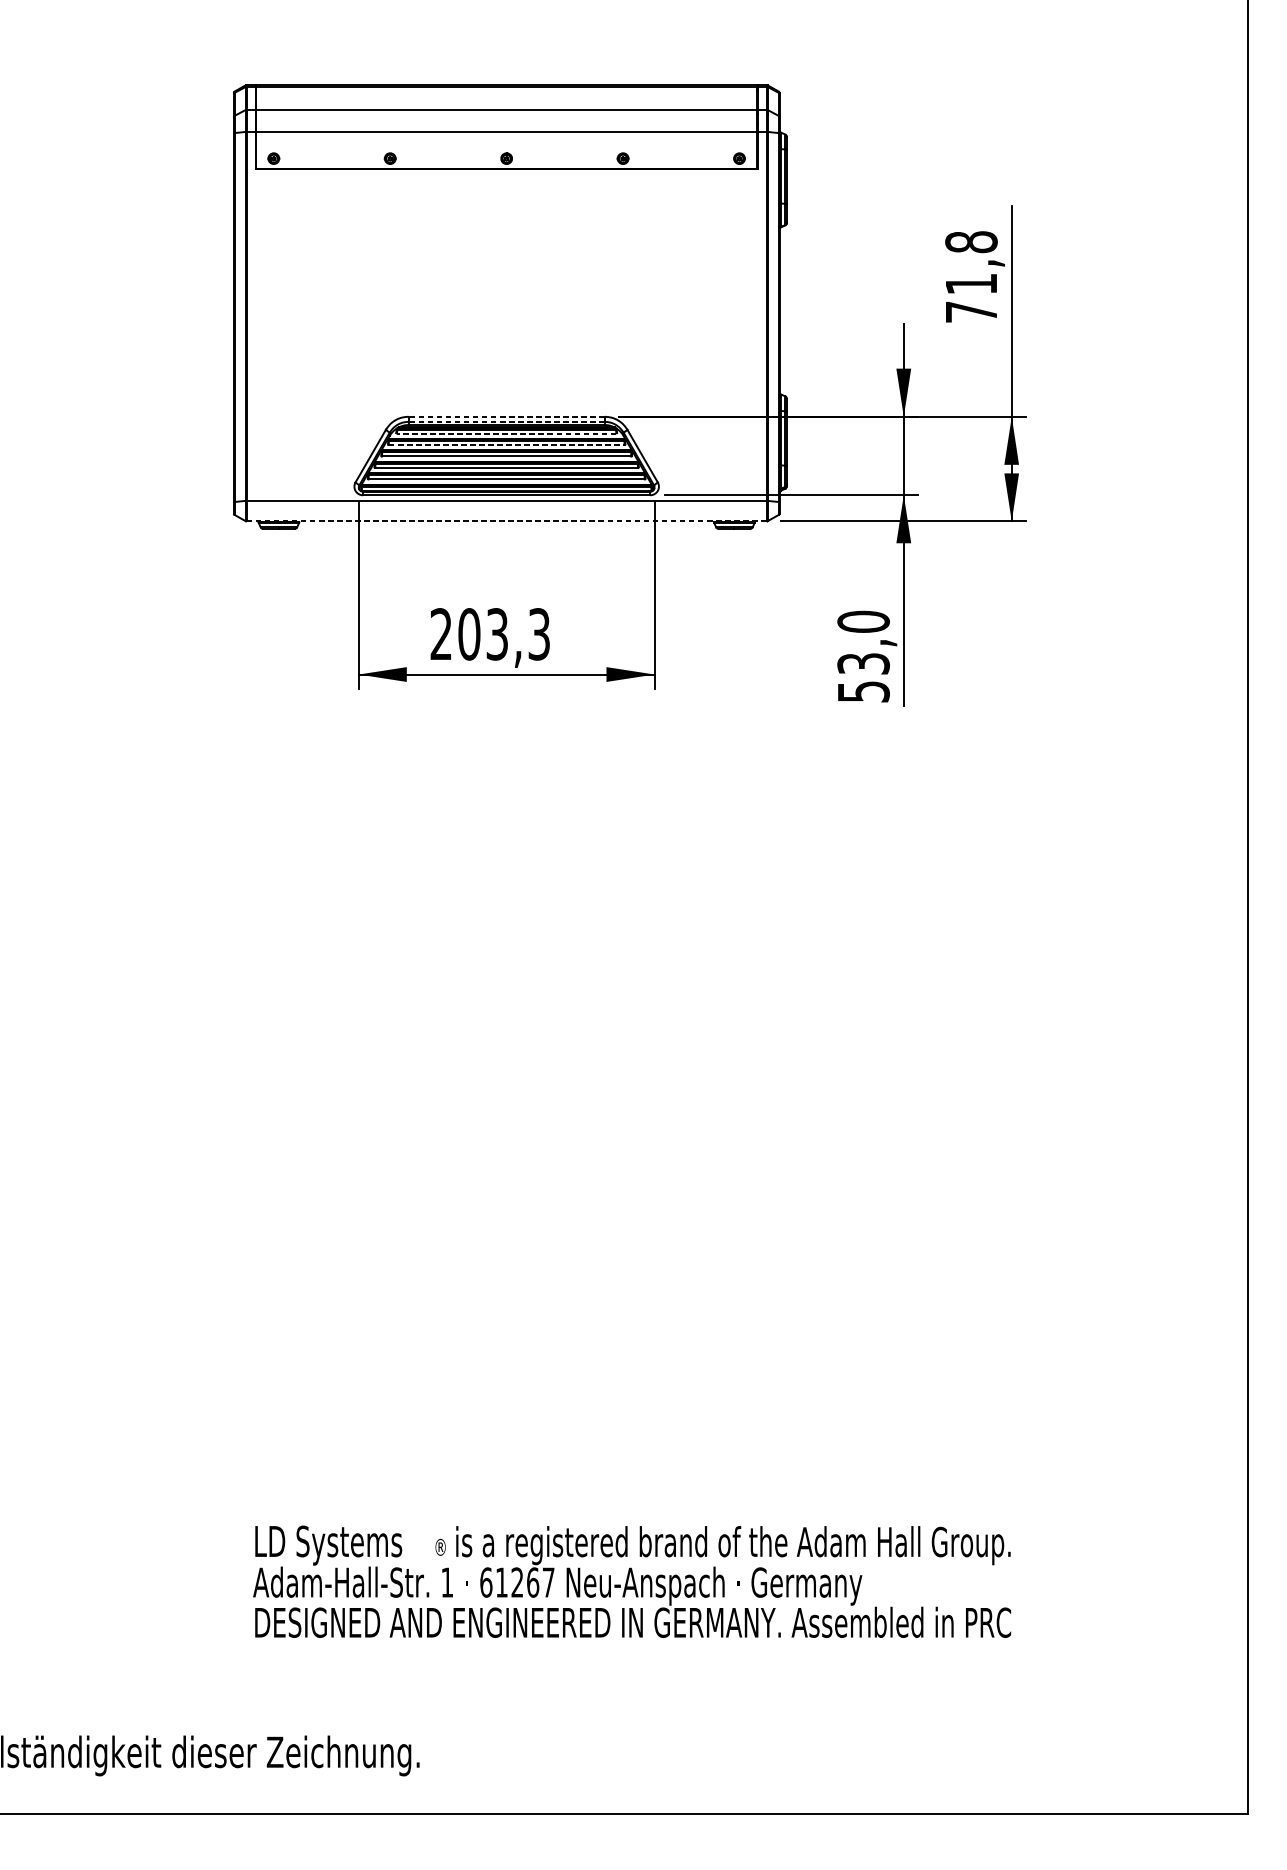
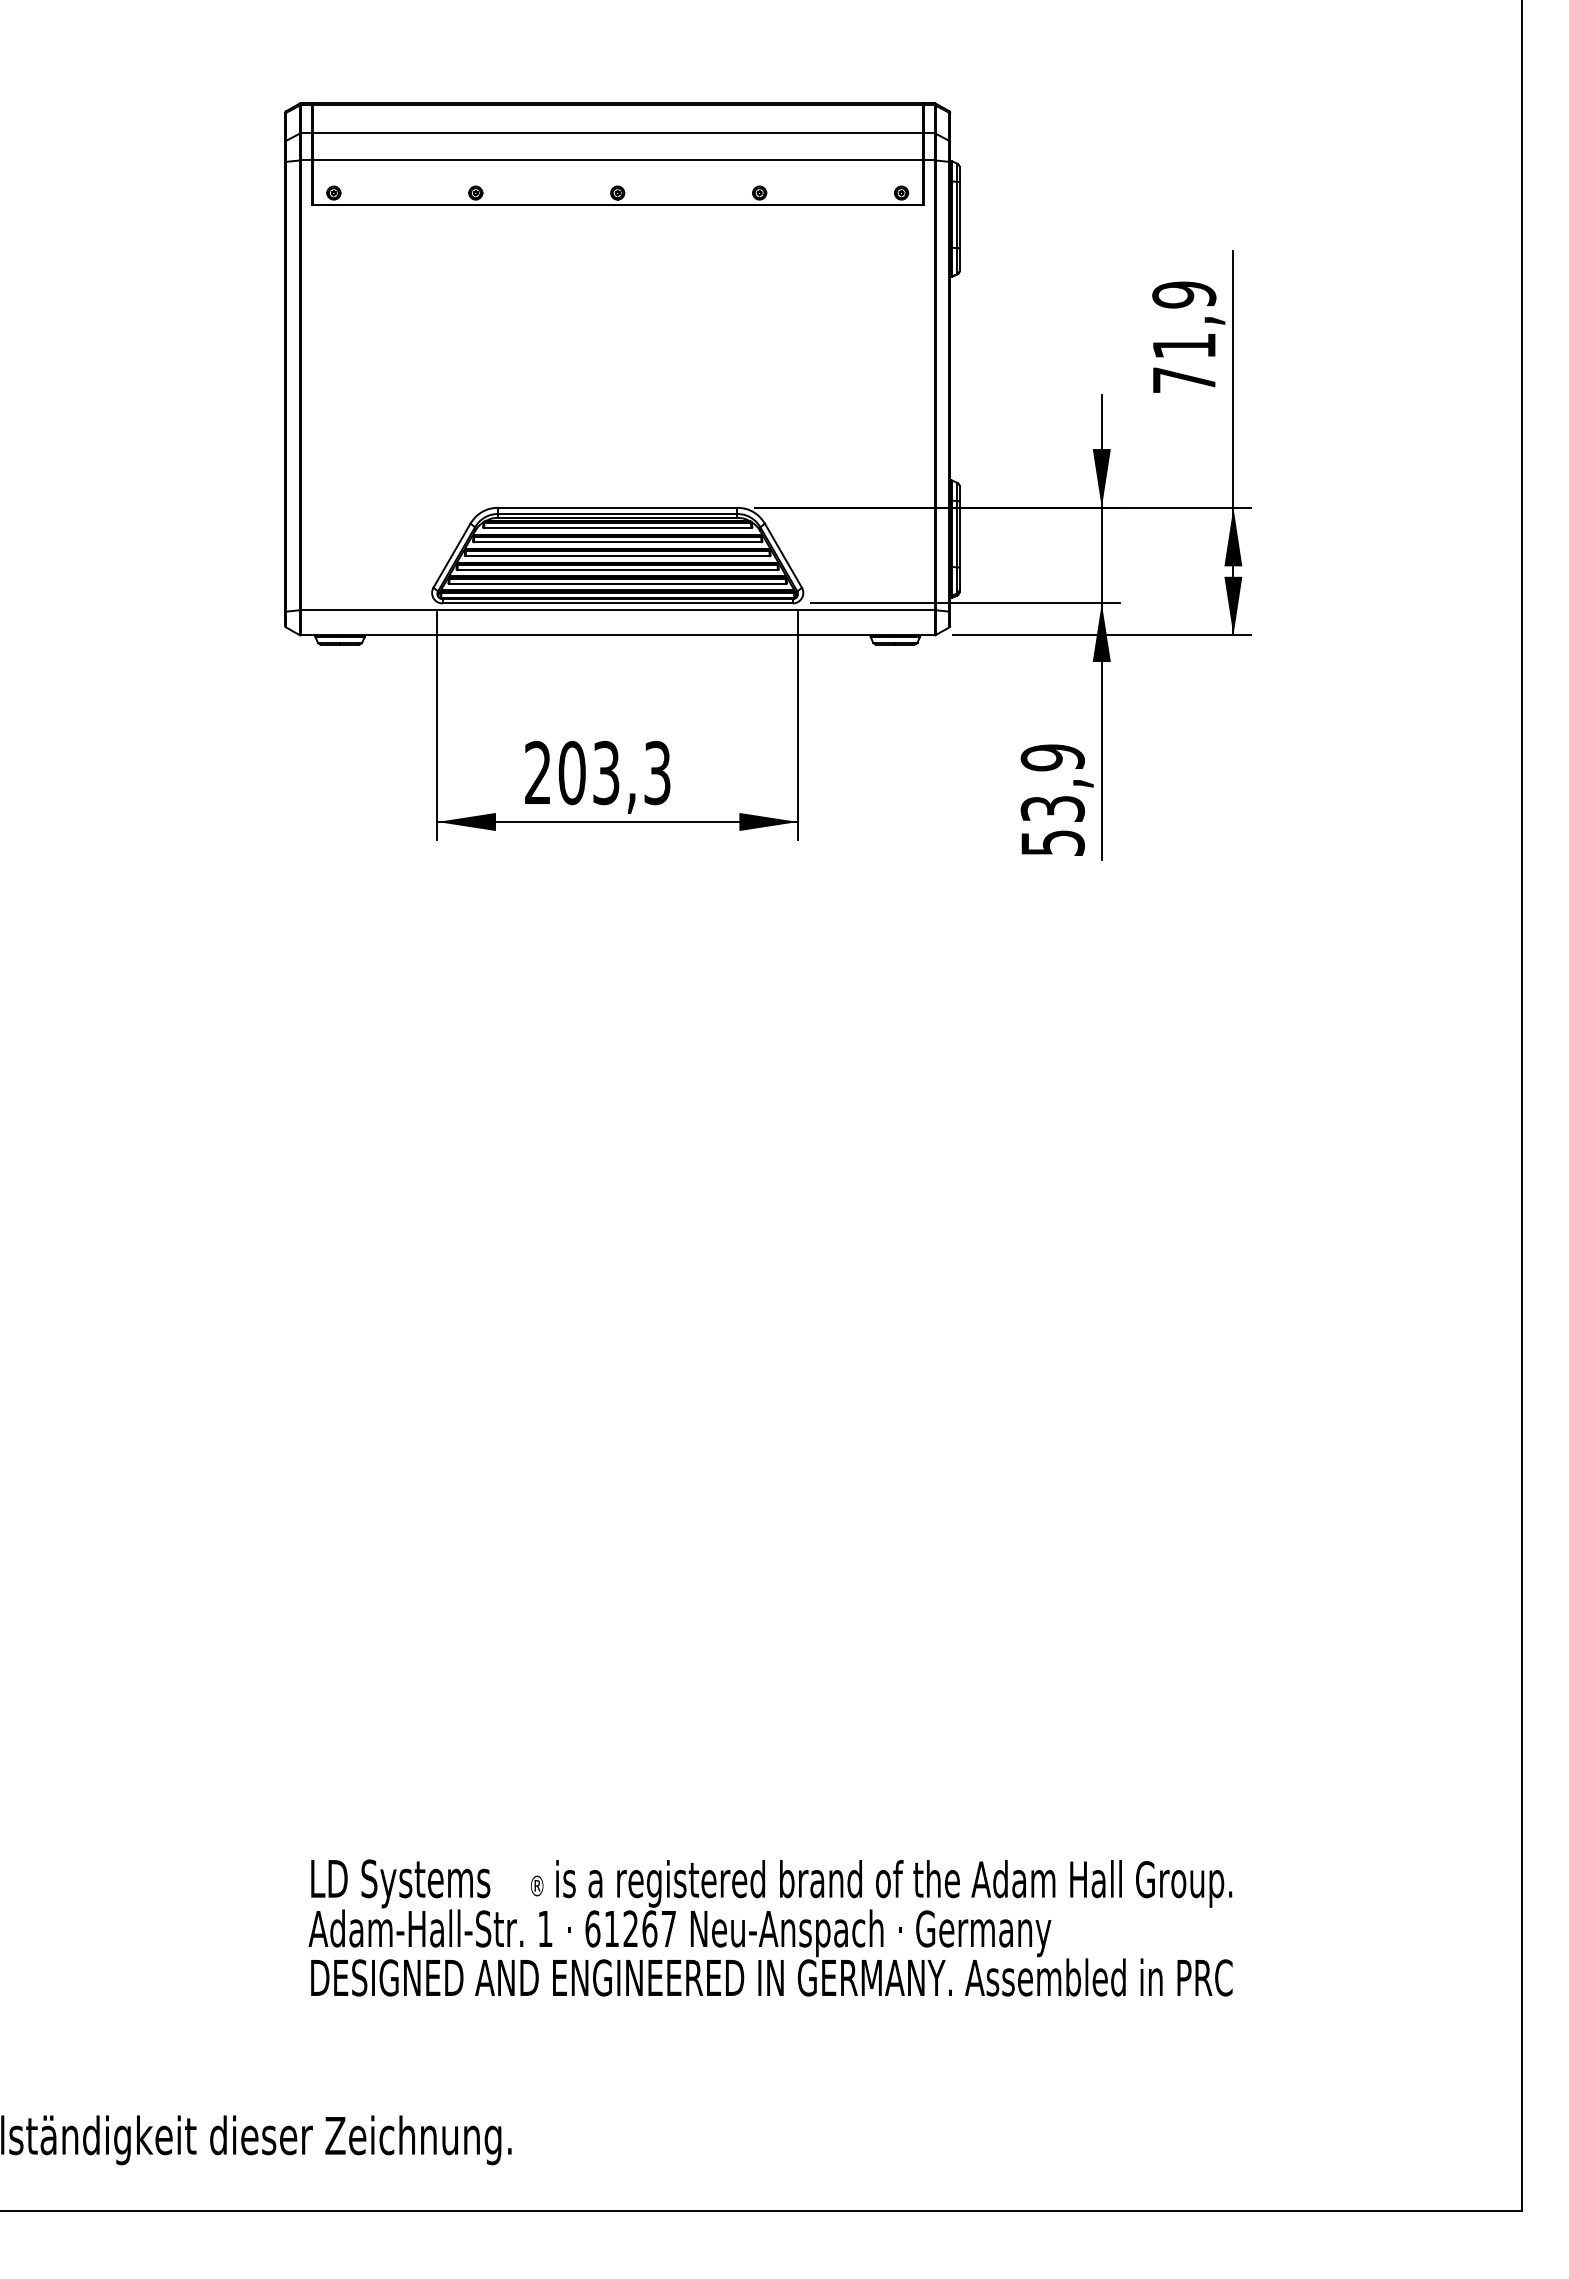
text: (971, 241) -> (1184, 294), 71,8 -> 71,9
line: (506, 416) -> (617, 507), dashed -> solid
line: (506, 421) -> (617, 513), dashed -> solid
line: (506, 433) -> (617, 528), dashed -> solid
line: (506, 445) -> (617, 542), dashed -> solid
line: (507, 521) -> (618, 635), dashed -> solid
text: (863, 621) -> (1052, 757), 53,0 -> 53,9

